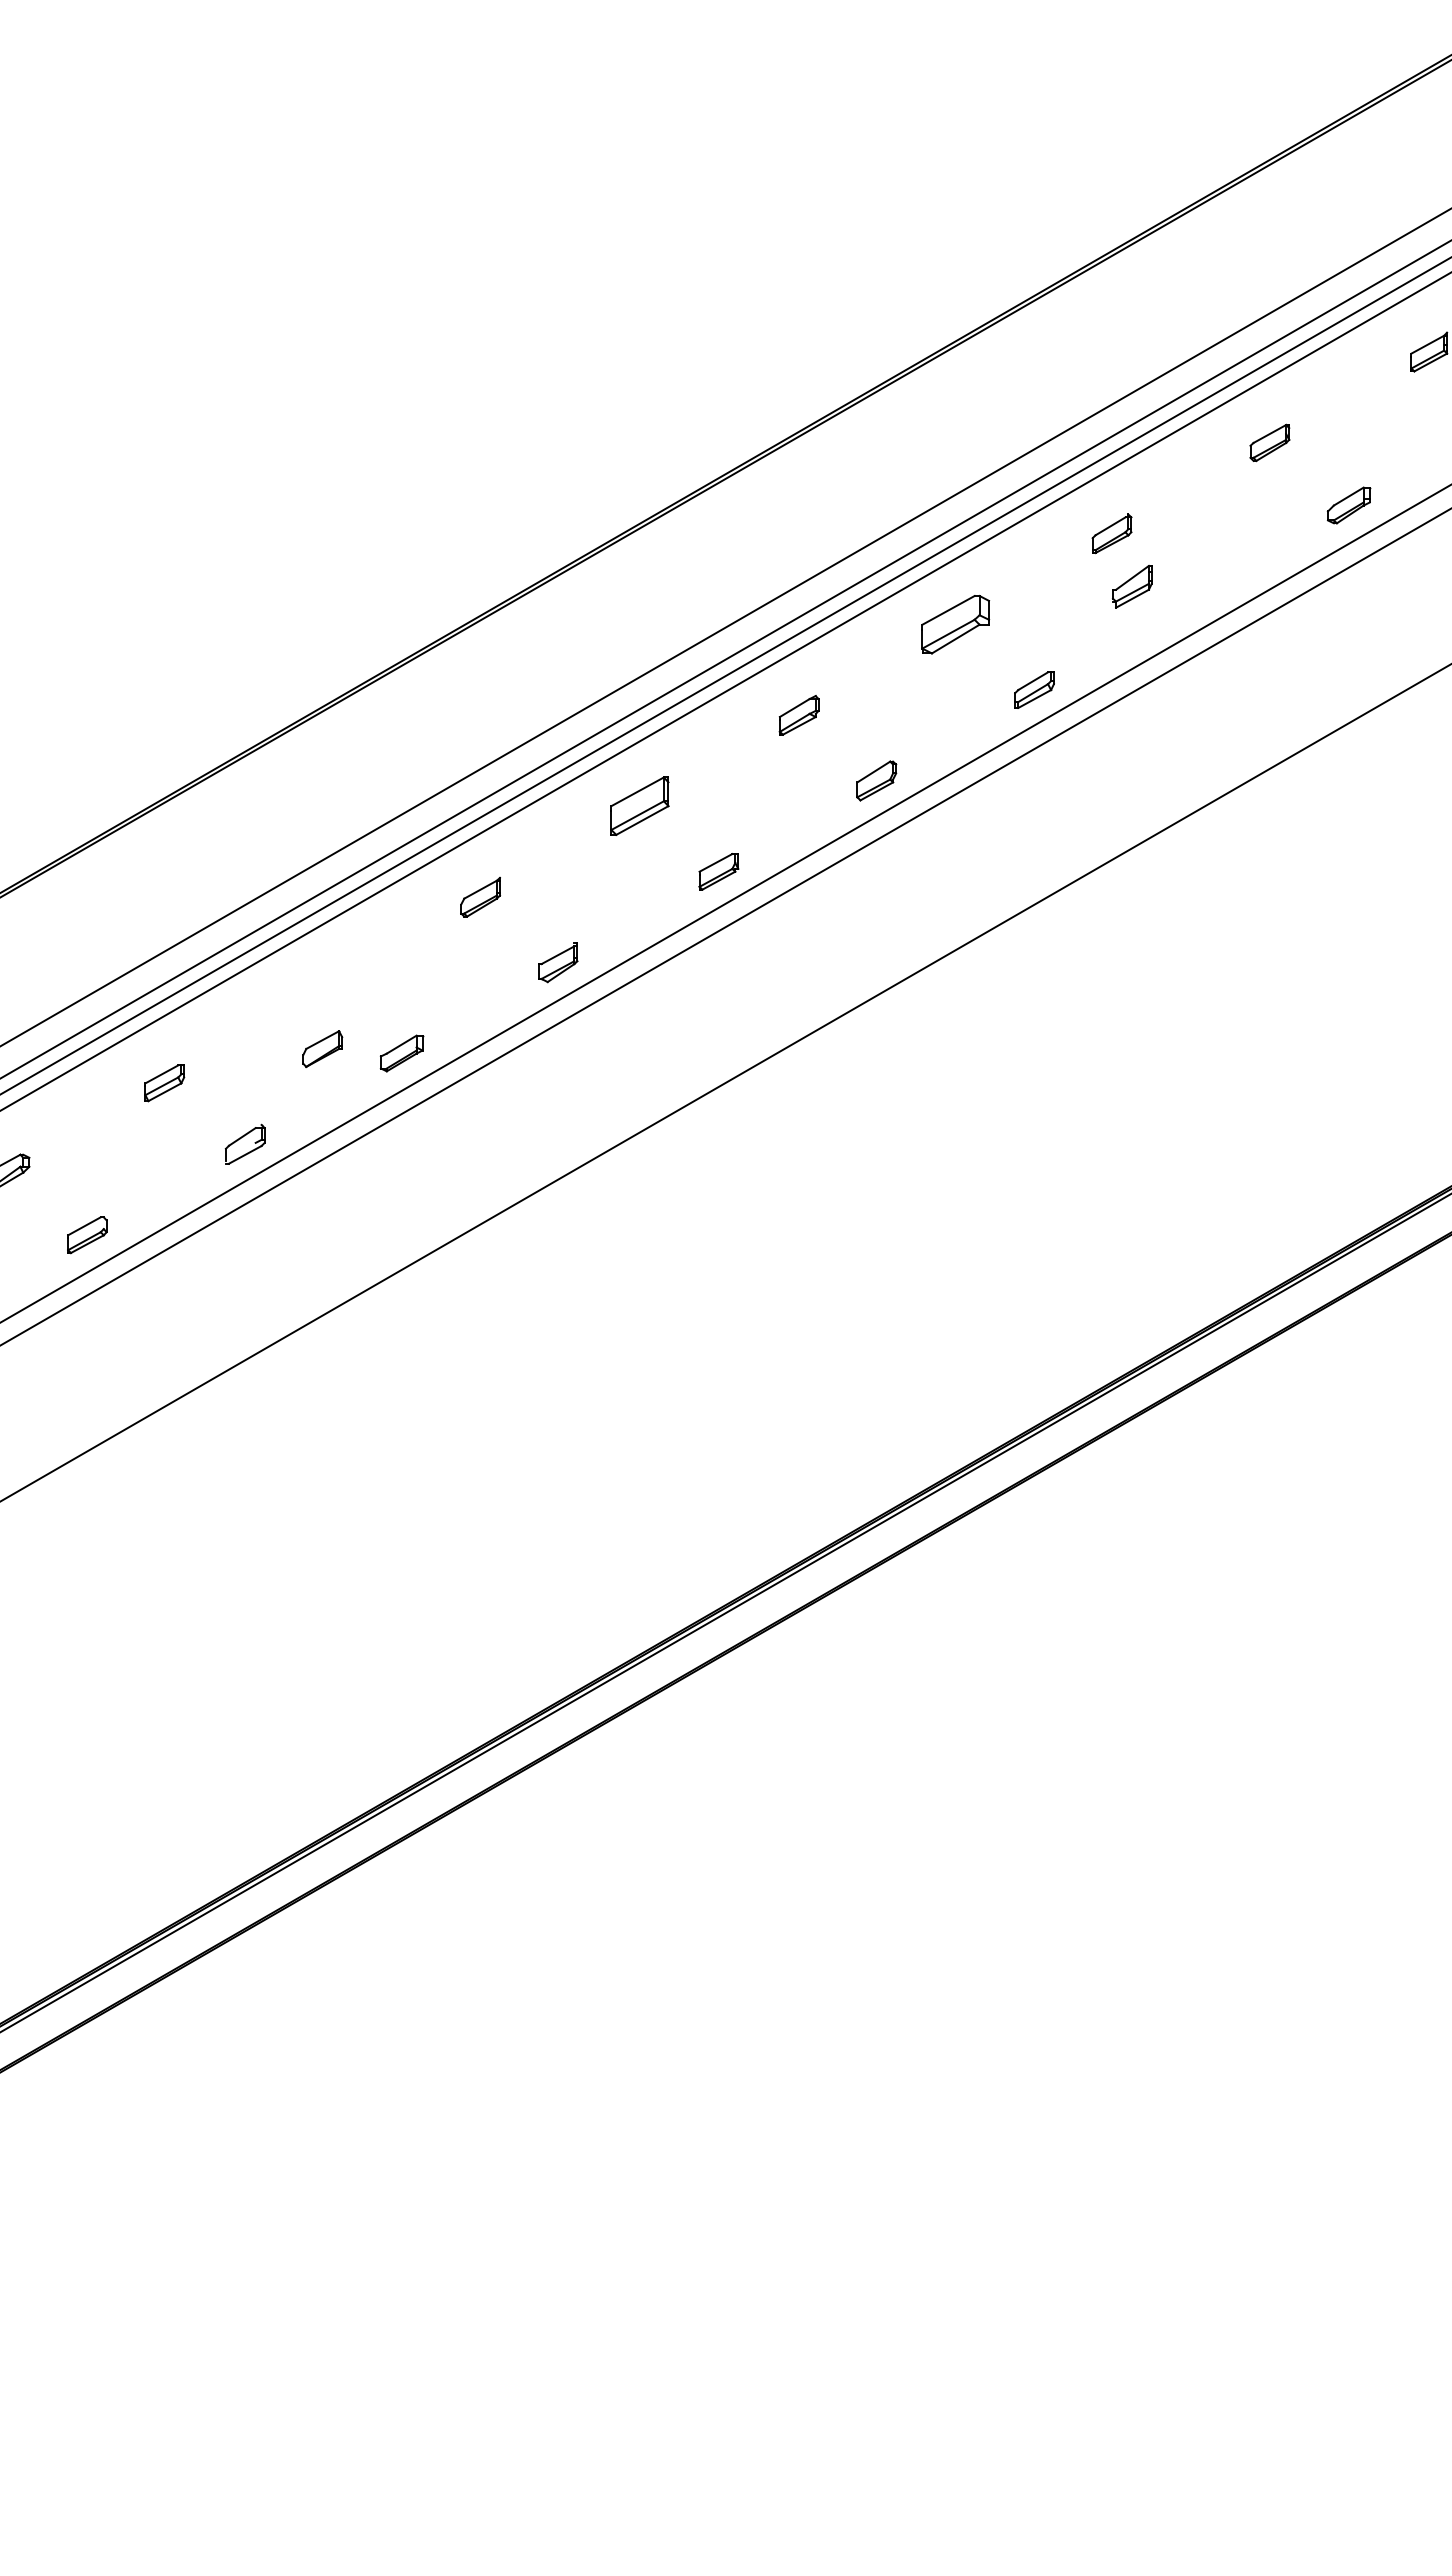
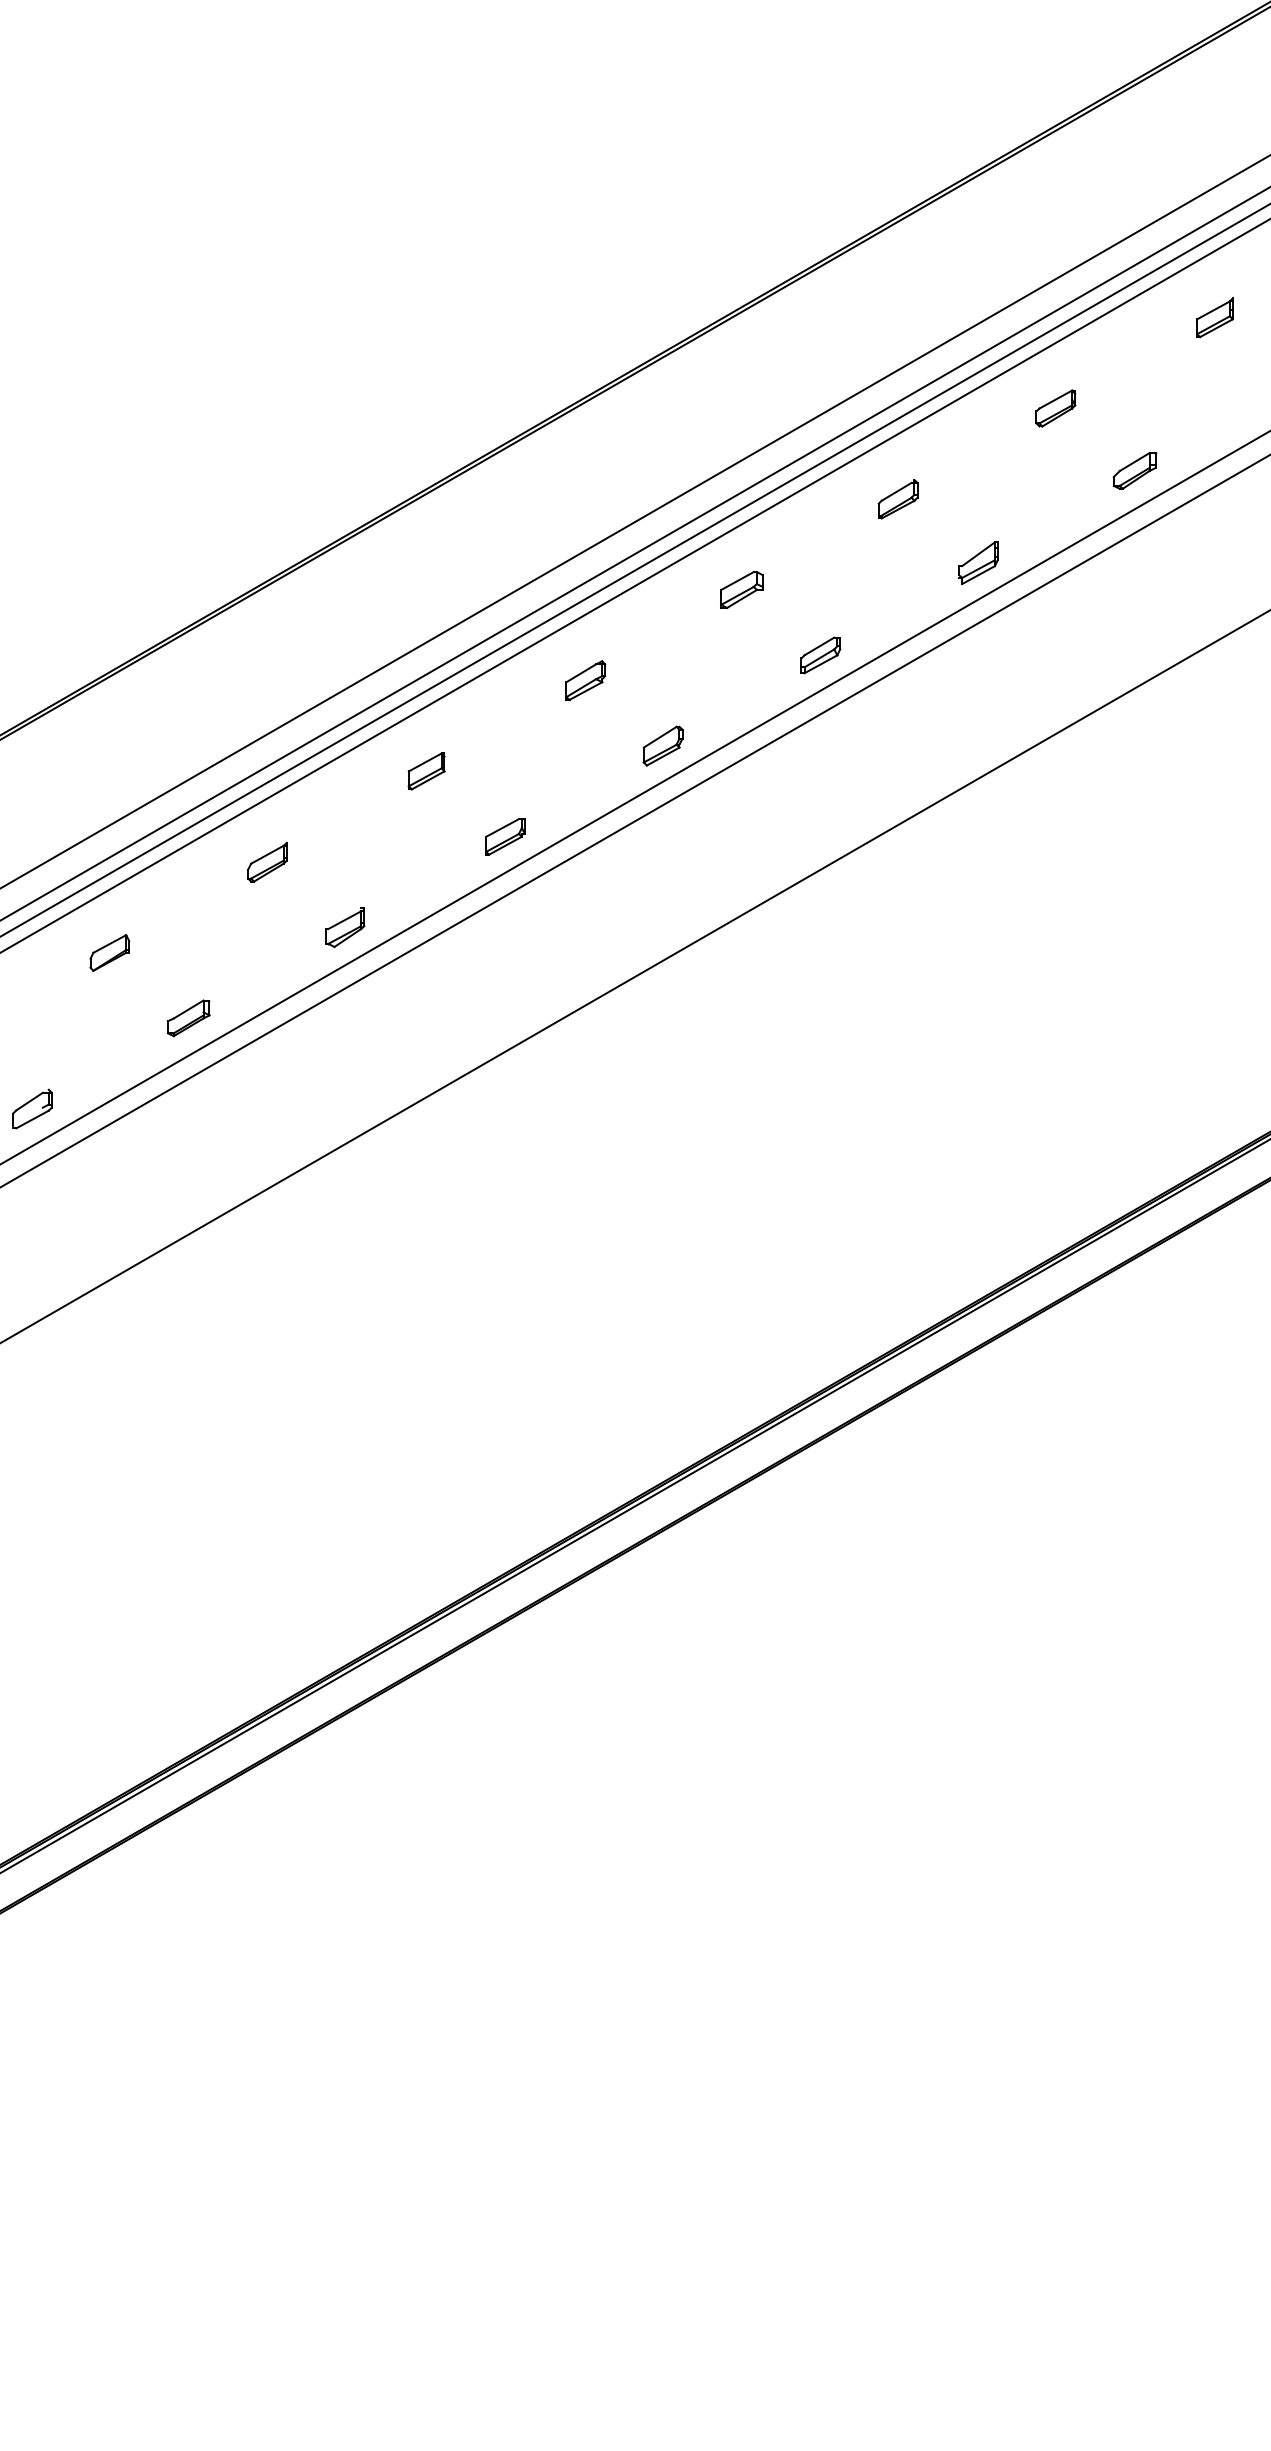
part: (1132, 586) -> (978, 562), moved
part: (955, 624) -> (741, 589), size x0.62
part: (639, 806) -> (426, 771), size x0.62
part: (322, 1049) -> (109, 953), moved

